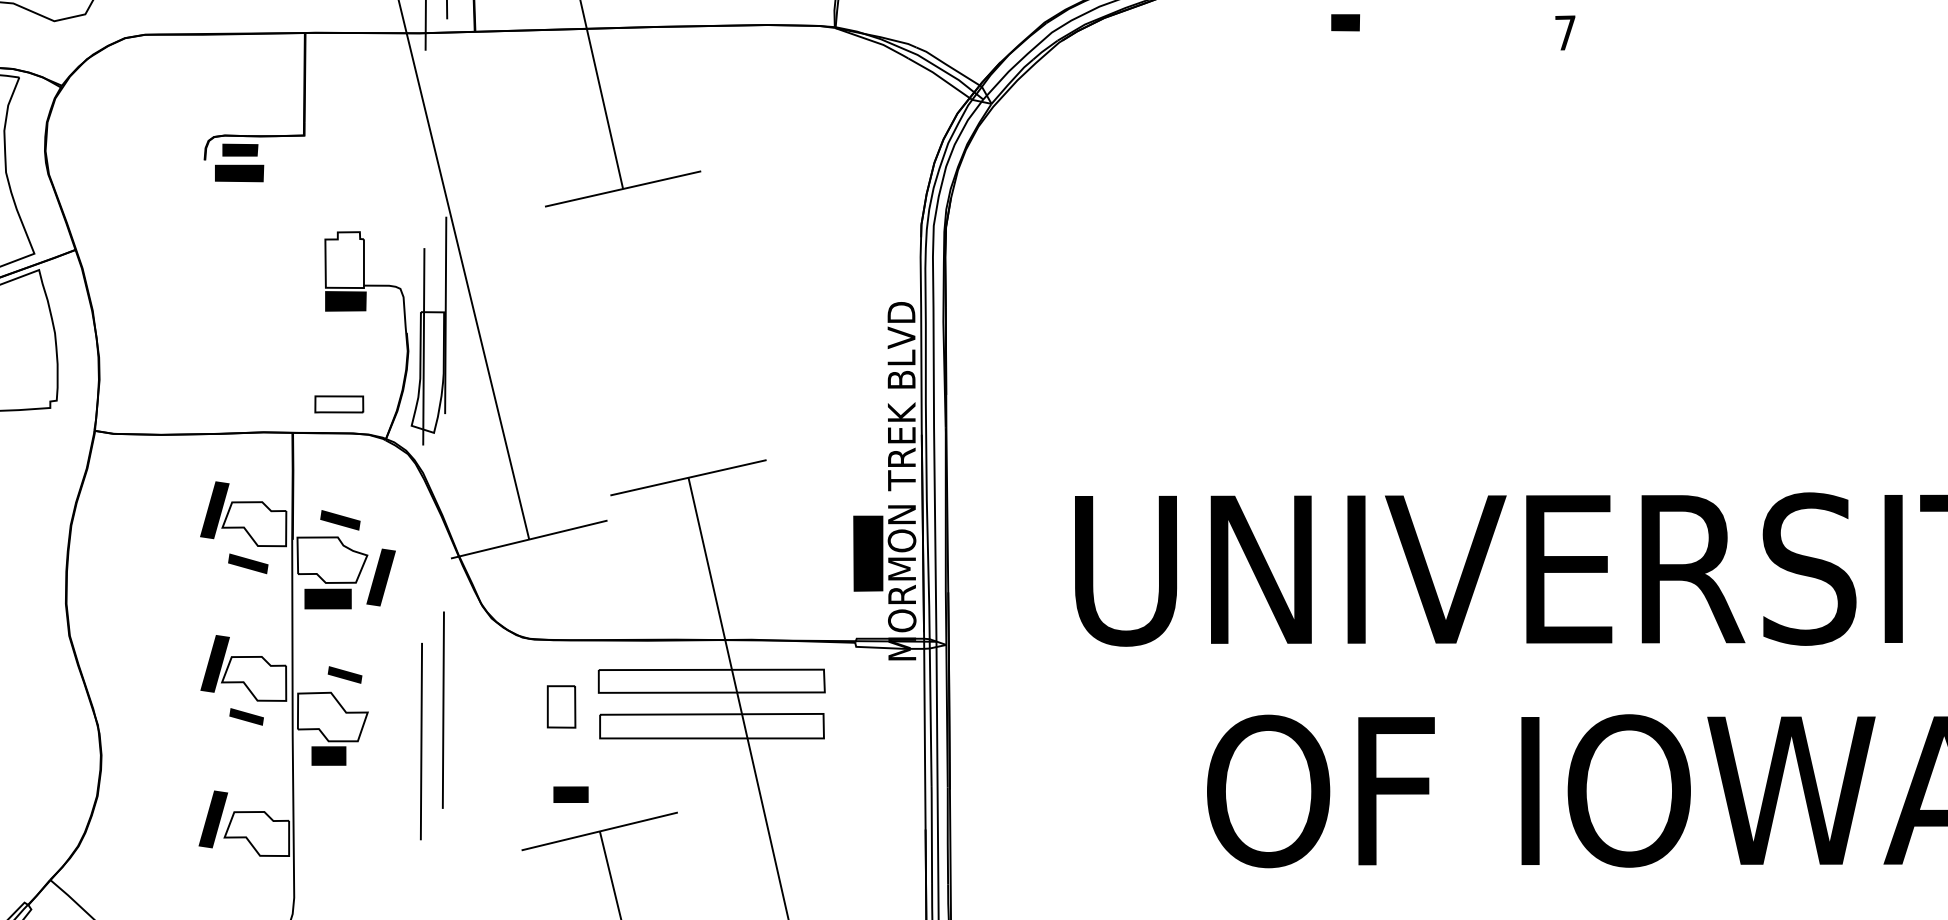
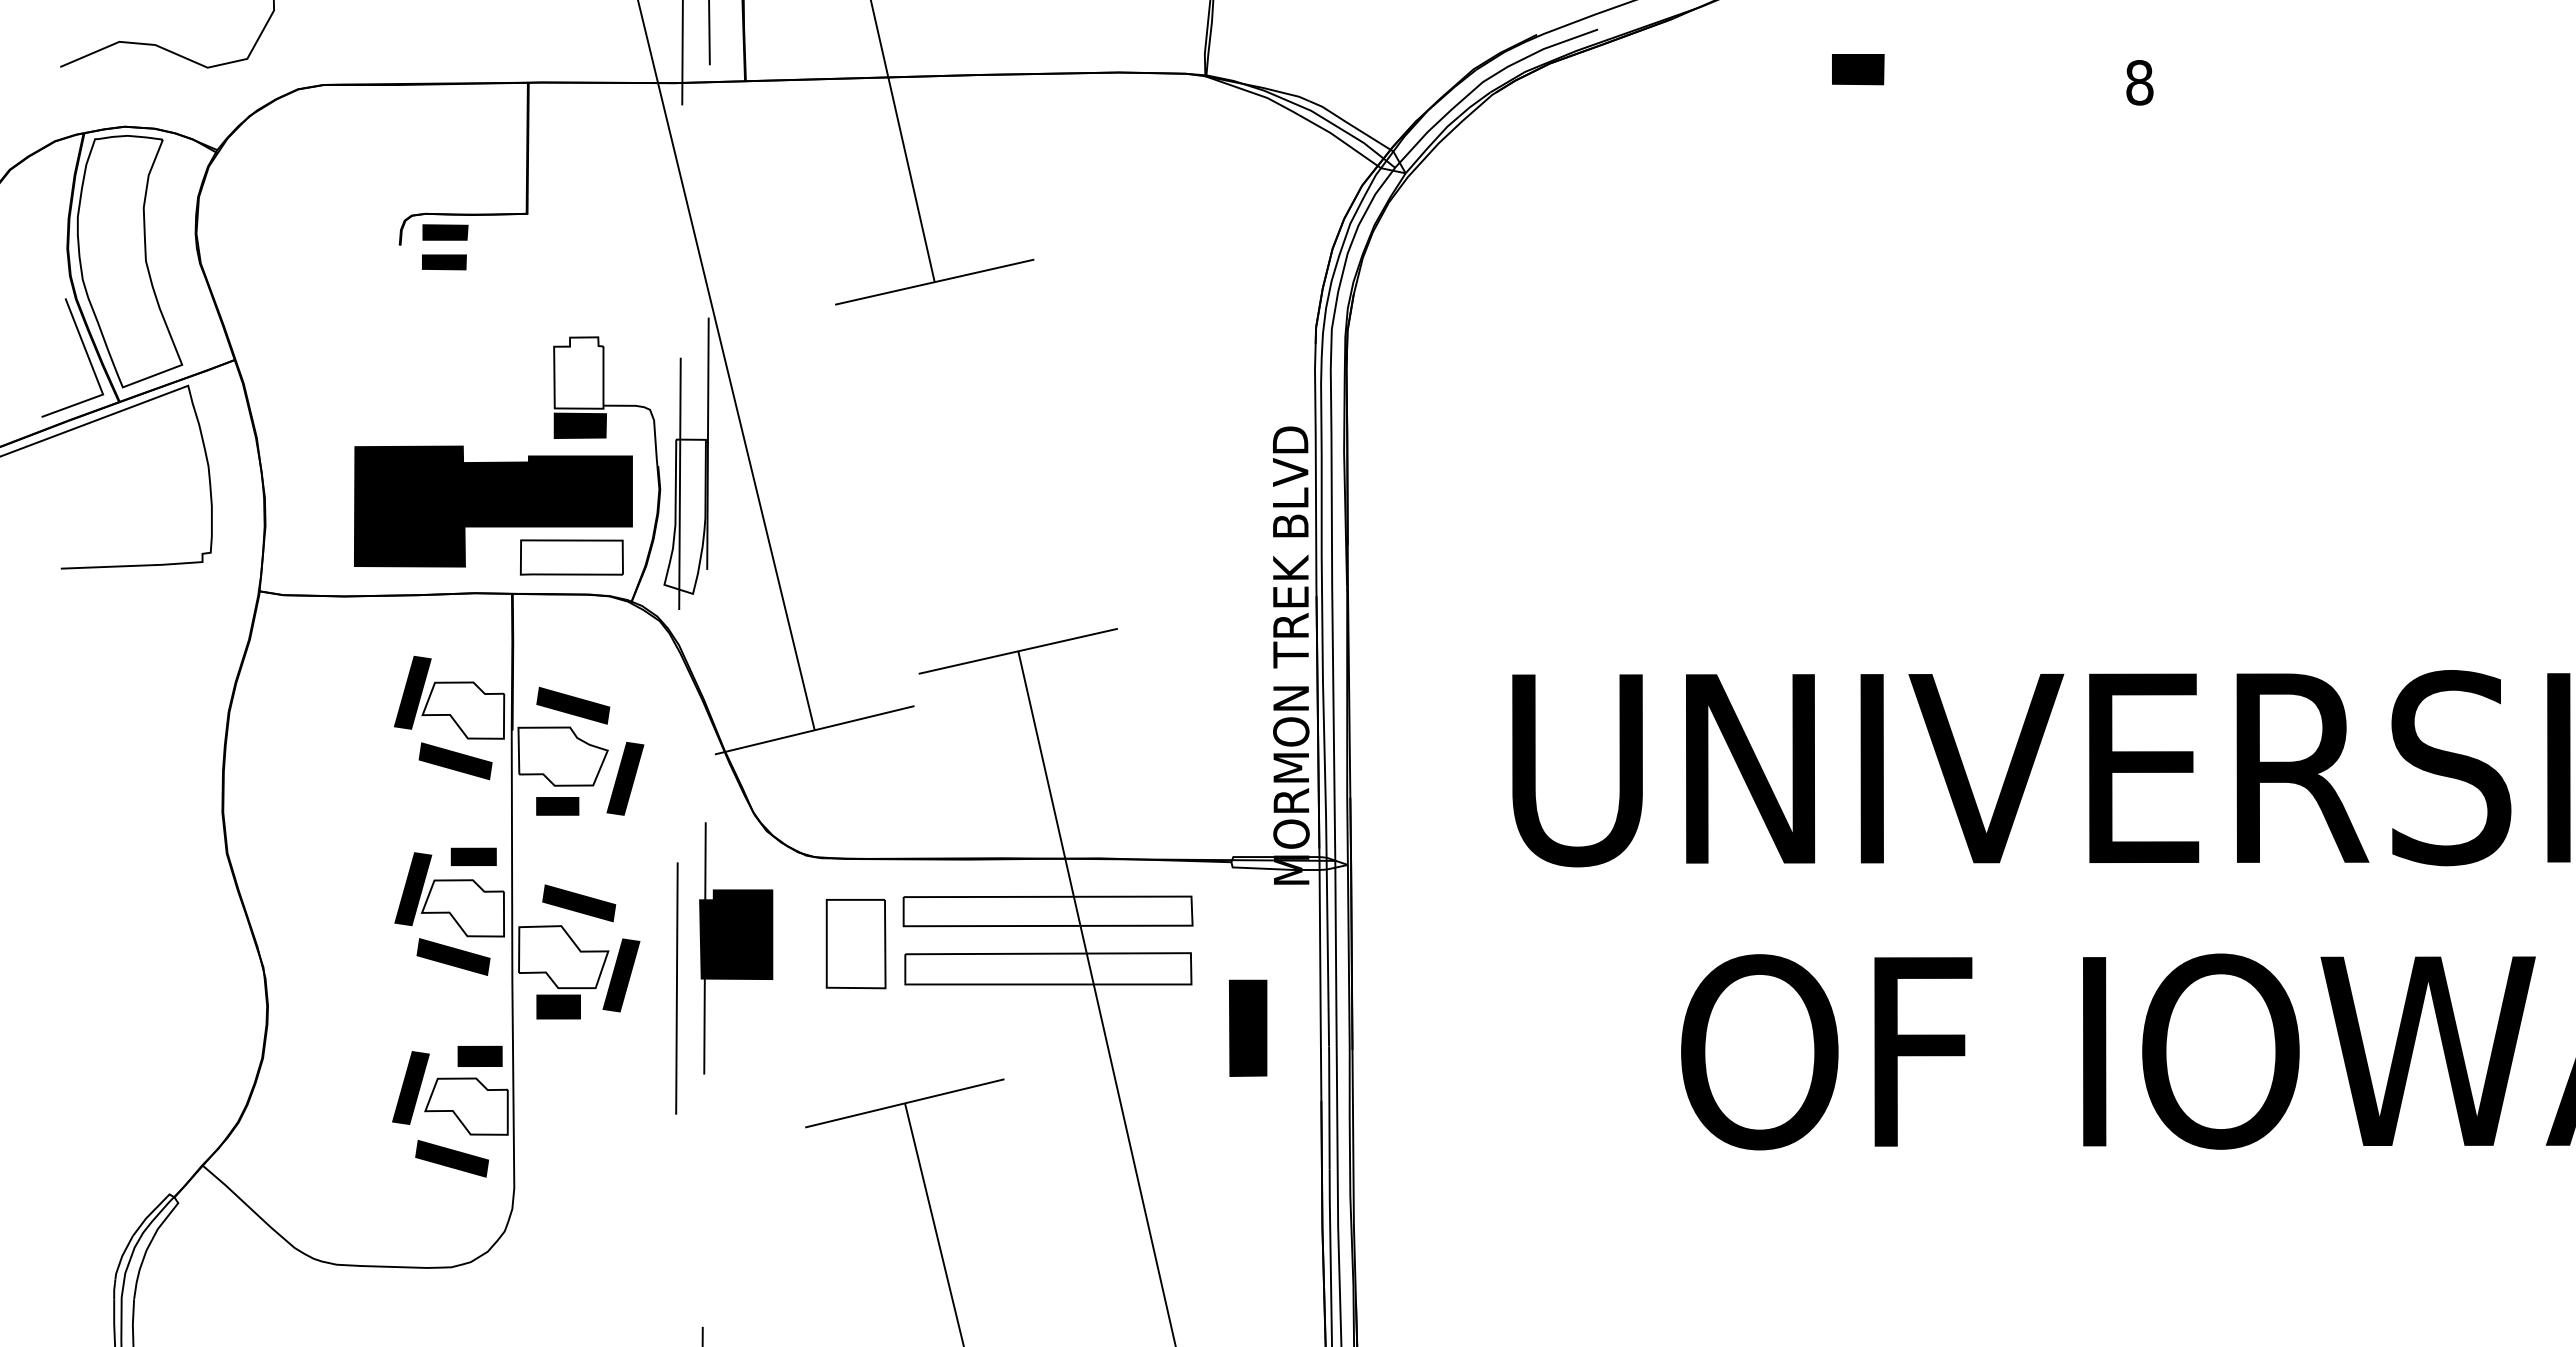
part: (1345, 22) -> (1858, 69), size x1.43
text: (1565, 32) -> (2139, 82), 7 -> 8
part: (239, 173) -> (444, 262), size x0.71
fill: (277, 364) -> (492, 506), added
part: (338, 404) -> (571, 557), size x1.67
part: (340, 520) -> (573, 705), size x1.43
part: (868, 553) -> (1248, 1027), moved
part: (248, 563) -> (455, 761), size x1.43
part: (328, 599) -> (557, 806), size x0.71
part: (262, 638) -> (473, 856), added
part: (345, 675) -> (579, 903), size x1.67
fill: (468, 699) -> (736, 934), added
part: (561, 707) -> (855, 944), size x1.67
part: (246, 716) -> (453, 956), size x1.67
part: (378, 731) -> (621, 975), added
part: (570, 793) -> (479, 1055), moved
part: (245, 874) -> (452, 1158), added

